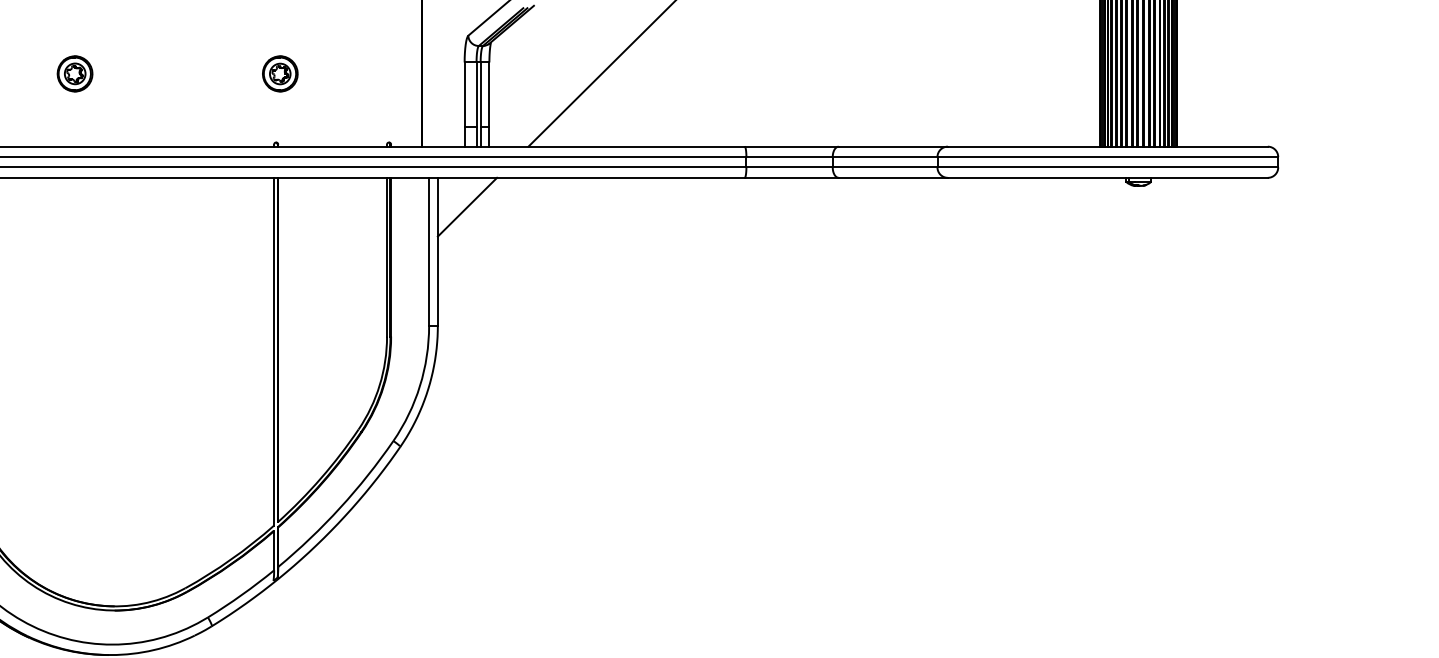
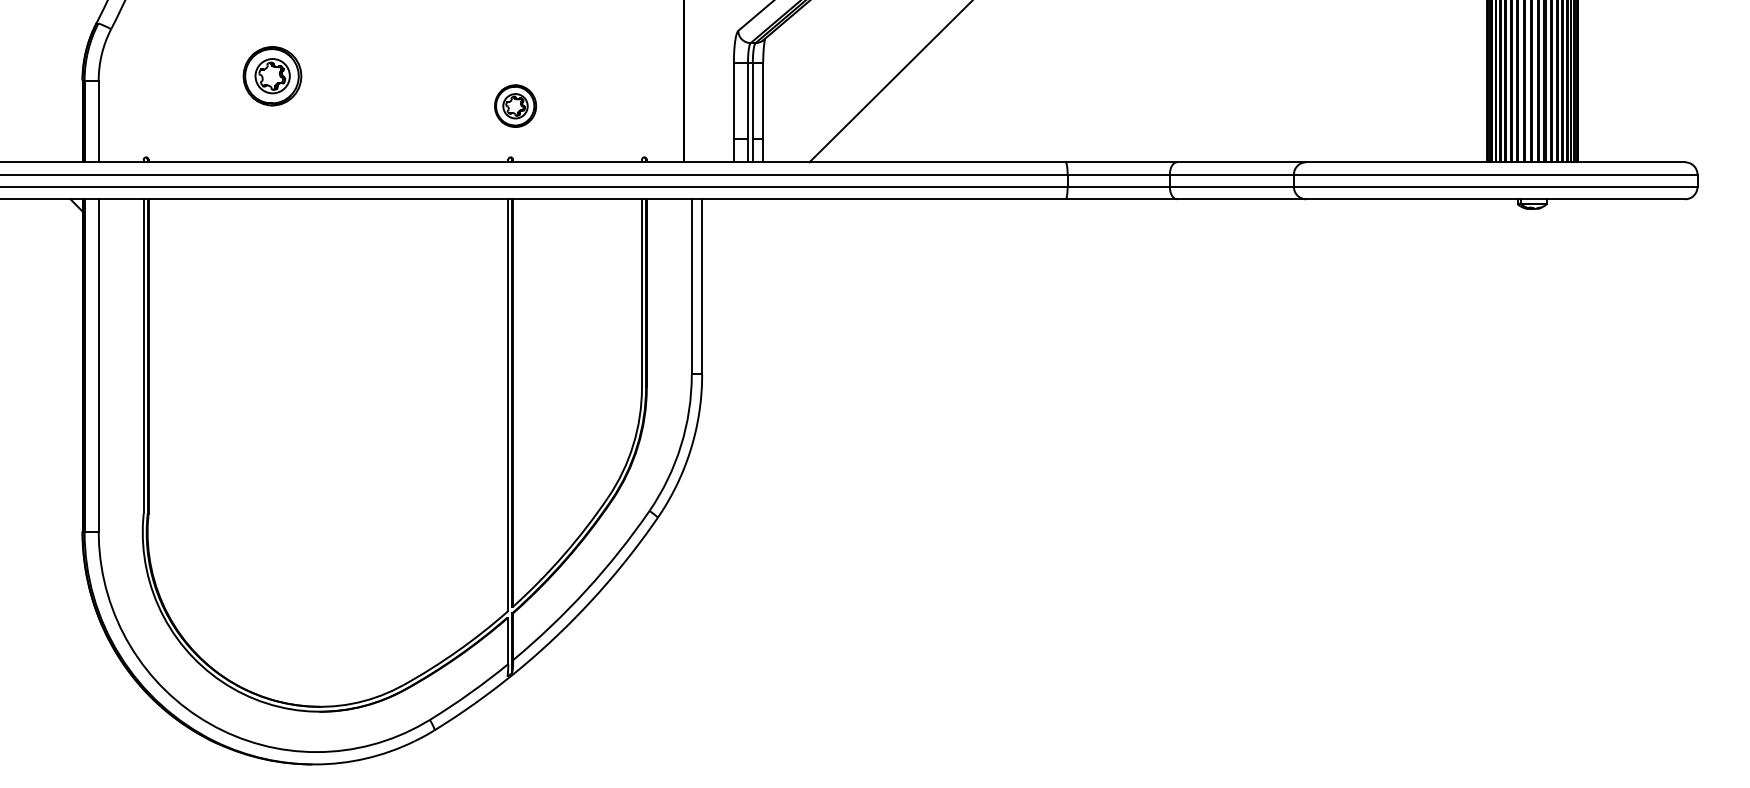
part: (75, 73) -> (272, 75), size x1.4
part: (280, 73) -> (515, 105), moved
line: (467, 206) -> (737, 233), removed

